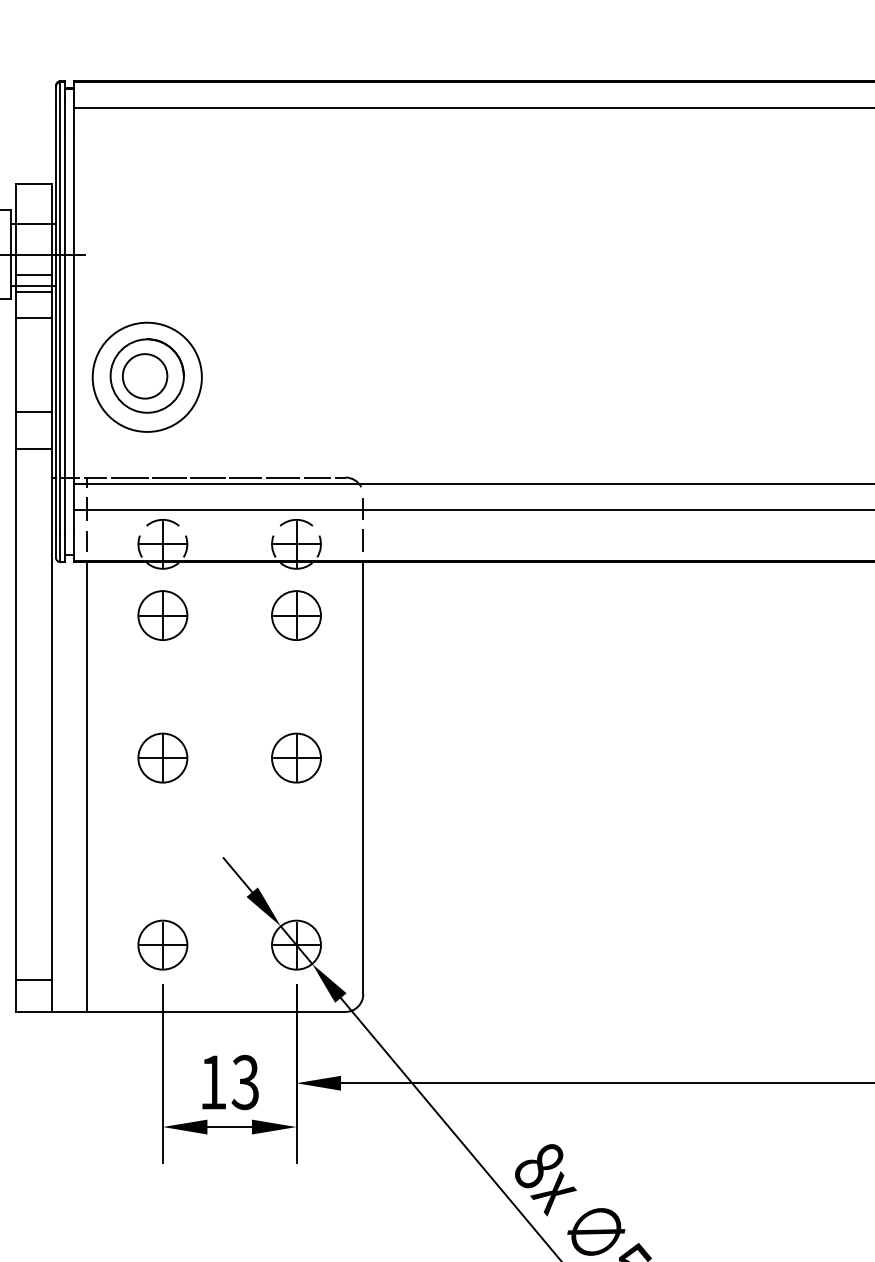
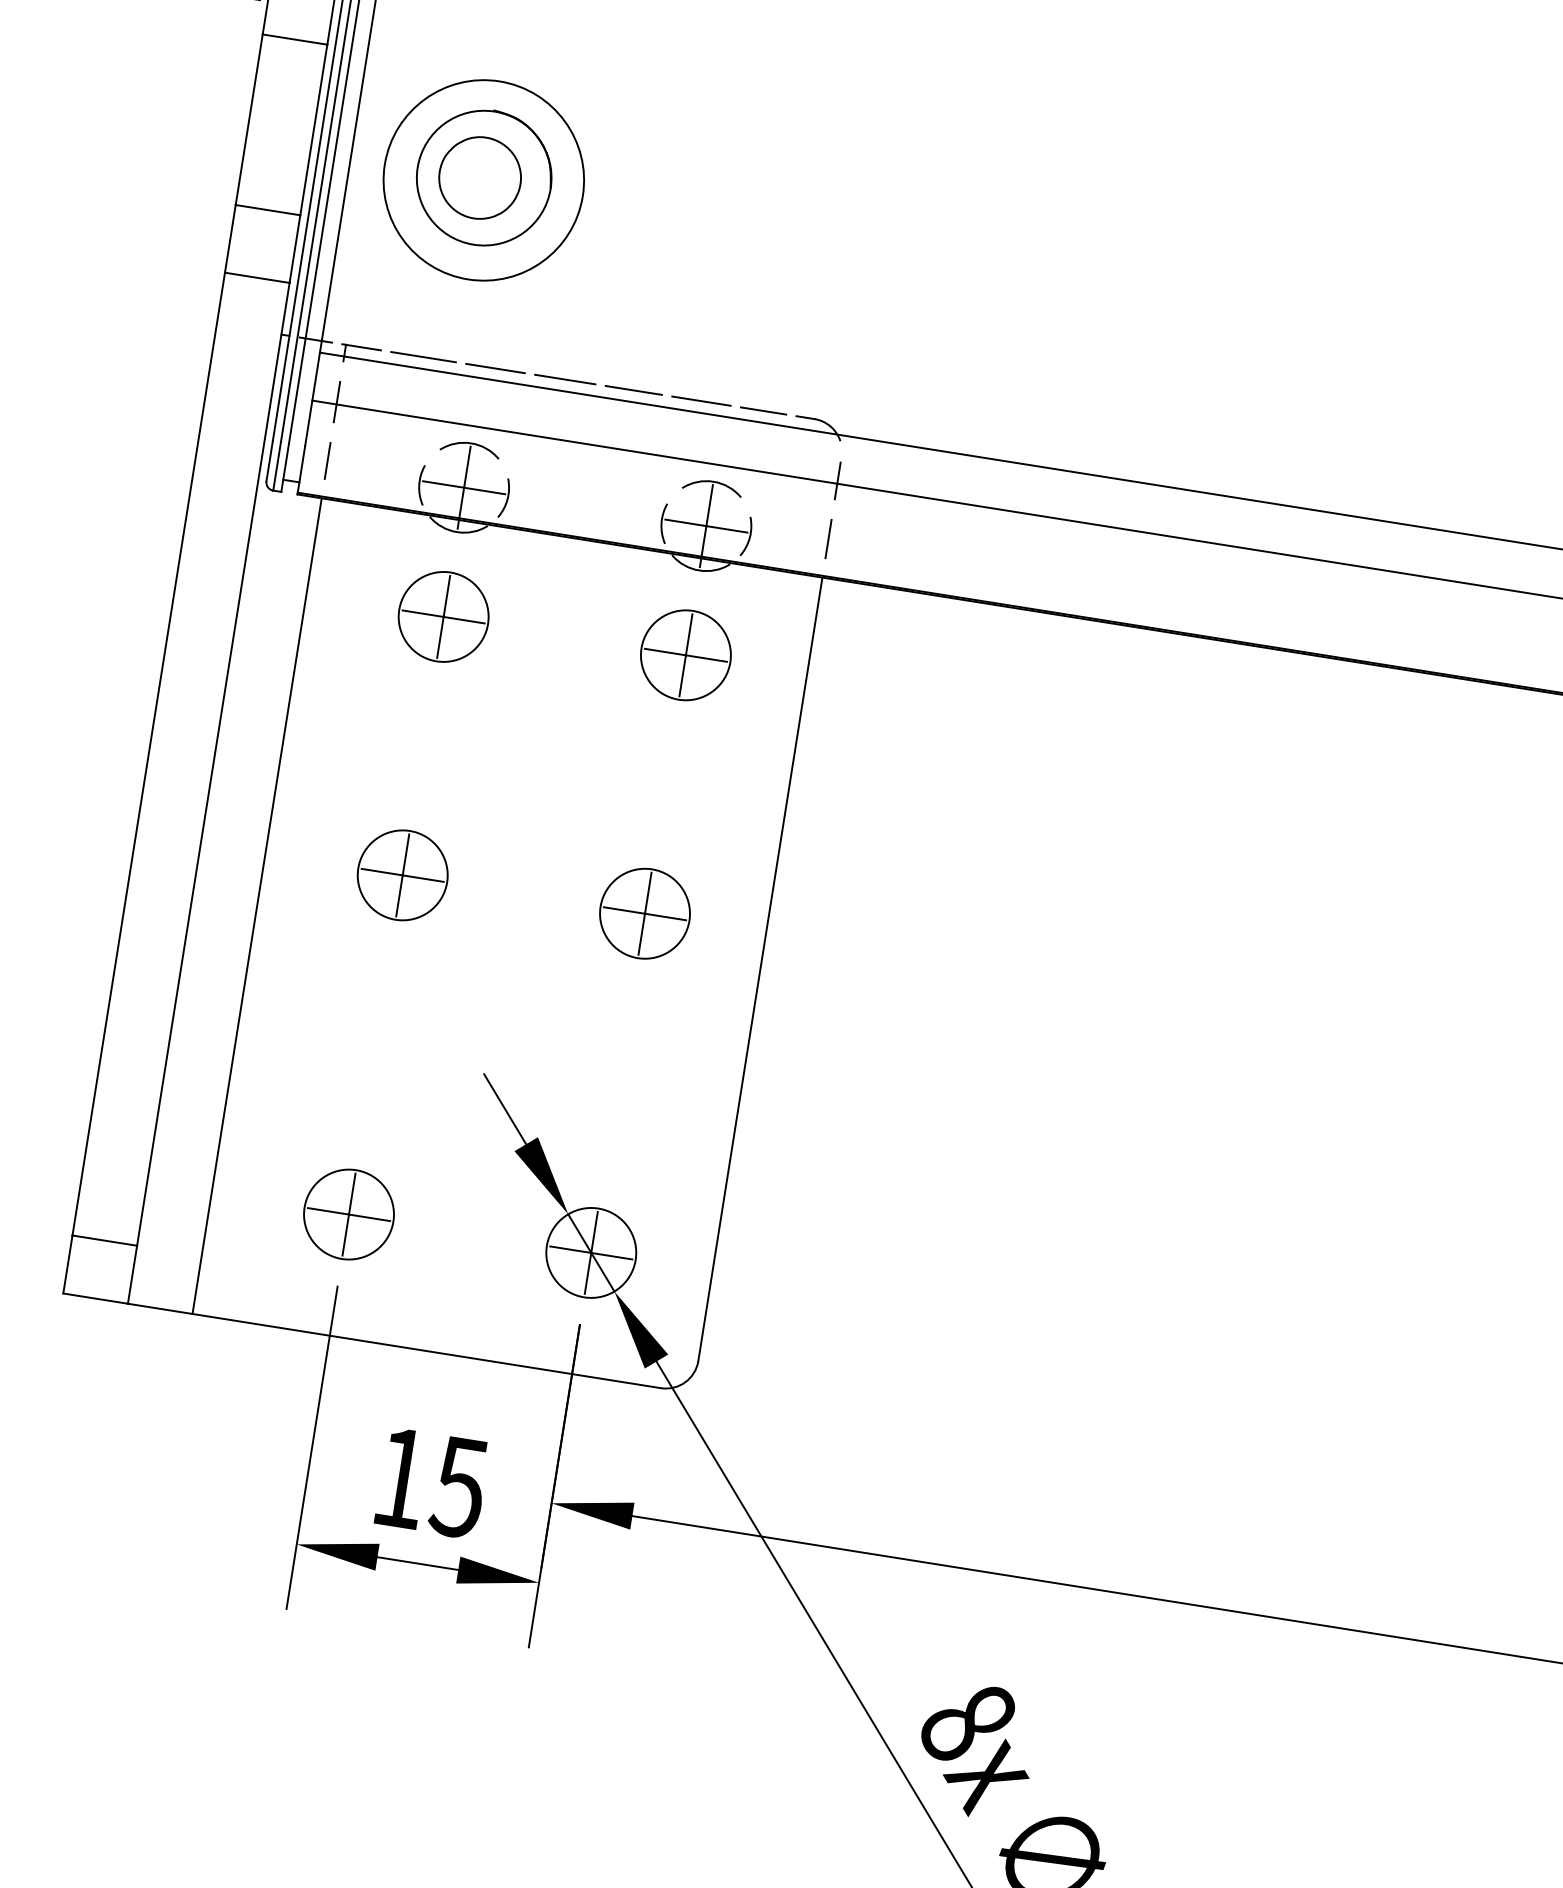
text: (244, 1081) -> (457, 1485), 13 -> 15

